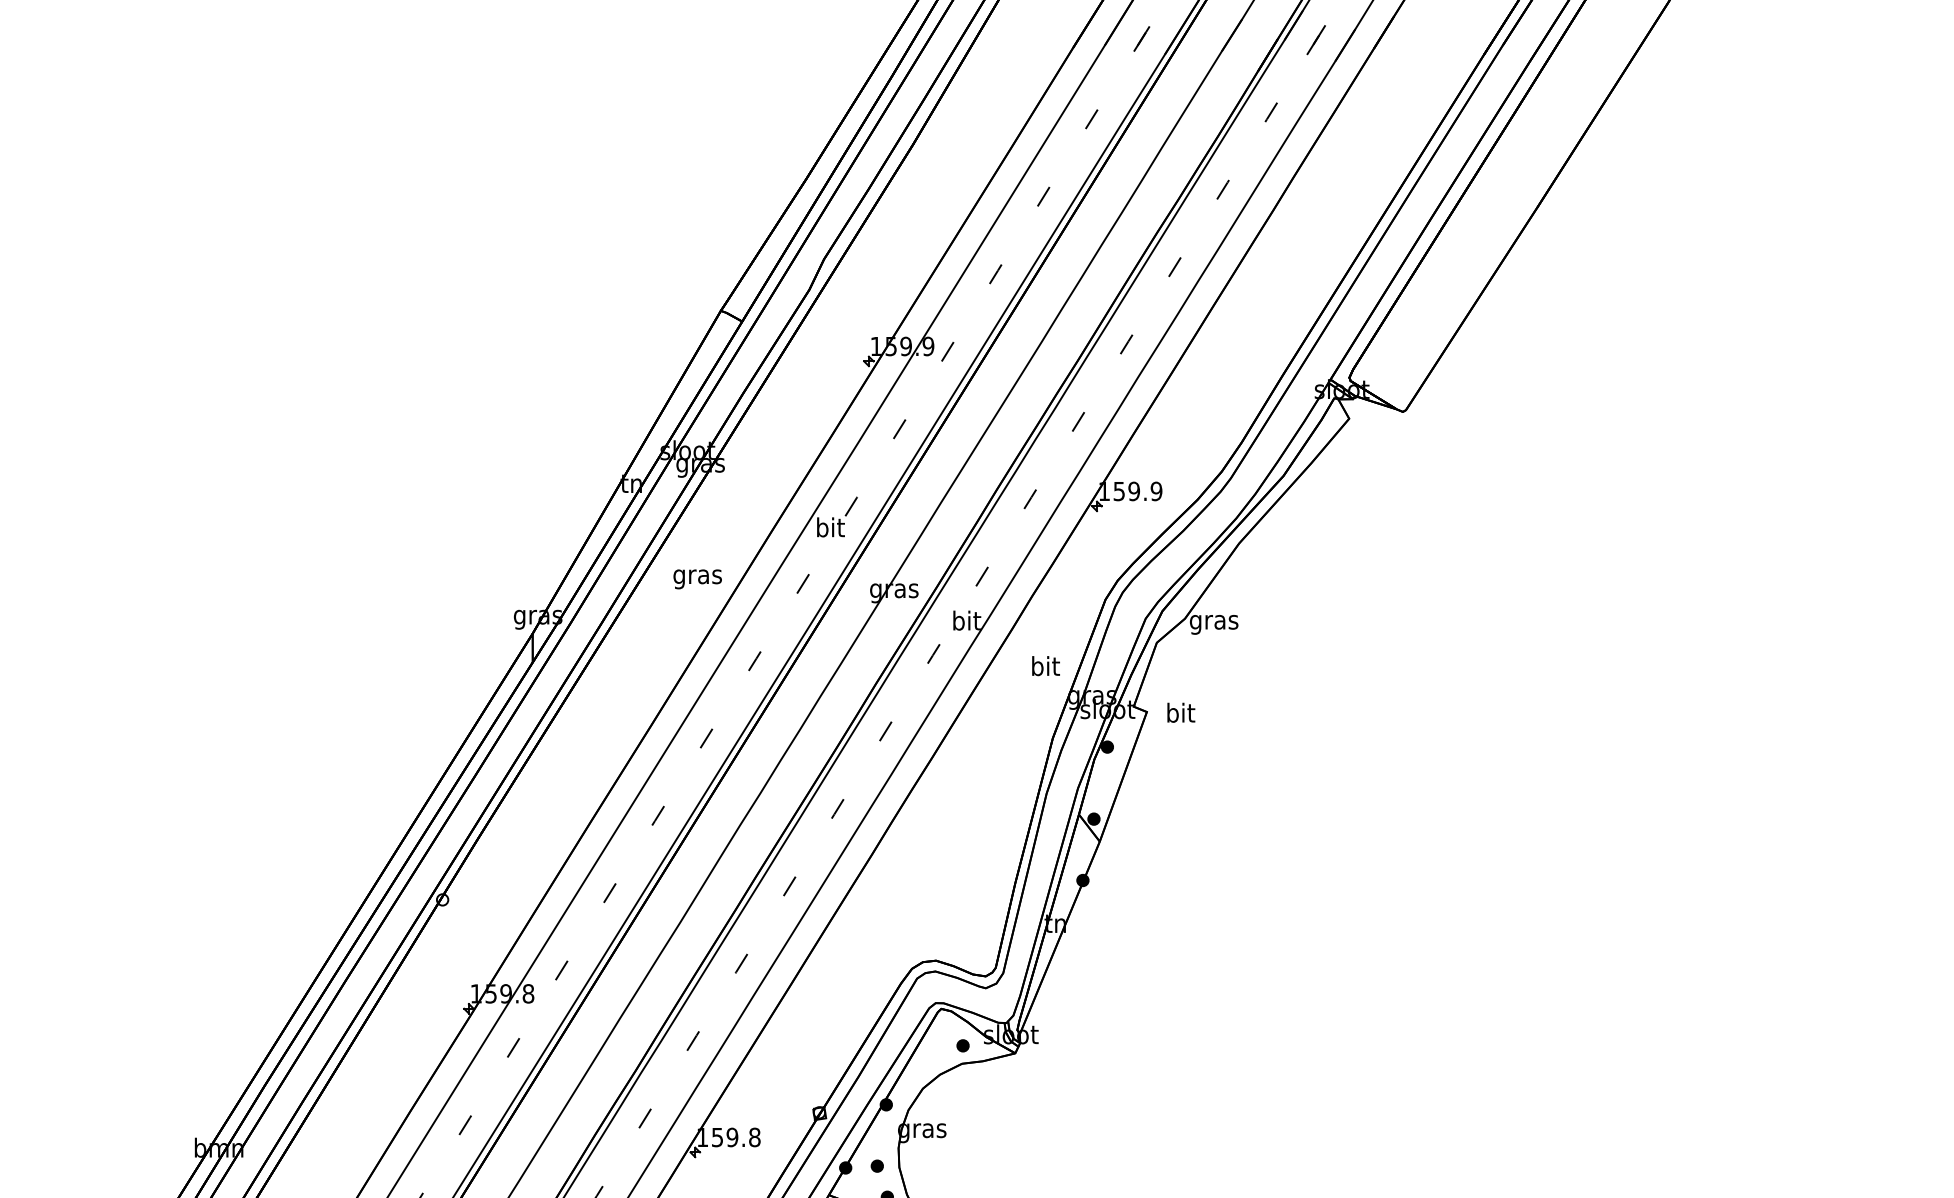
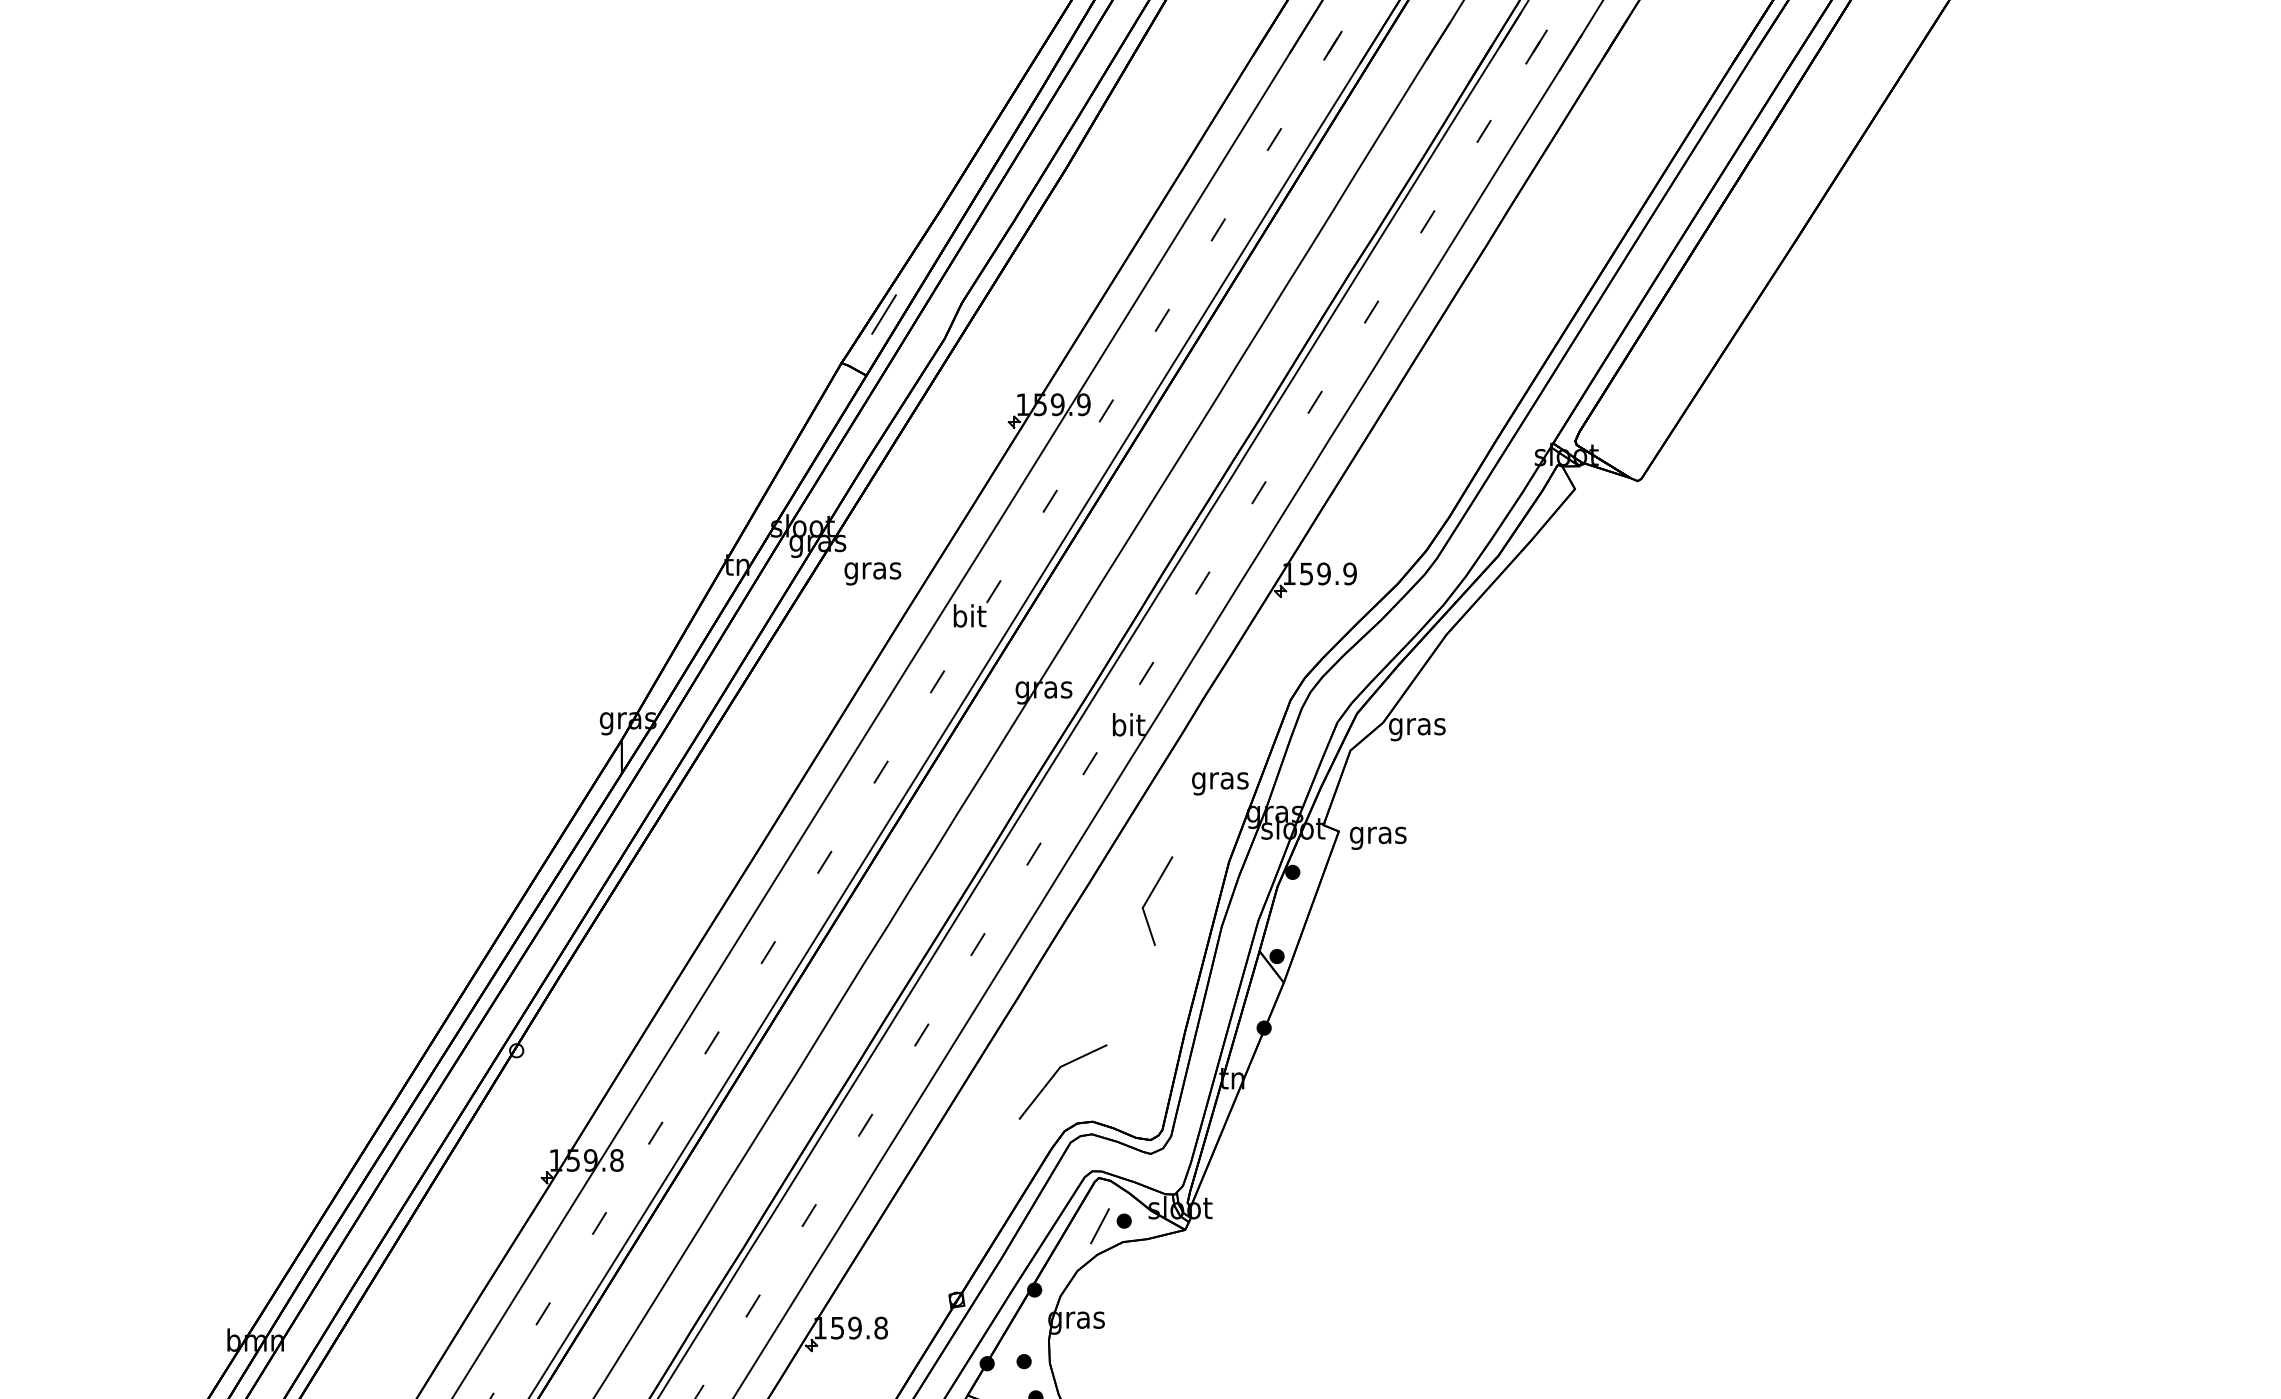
line: (757, 268) -> (884, 313), added
text: (697, 579) -> (872, 574), moved
text: (1045, 668) -> (1220, 780), bit -> gras
text: (1180, 714) -> (1378, 834), bit -> gras
line: (985, 768) -> (1150, 897), added
line: (904, 920) -> (1055, 1074), added
line: (941, 1049) -> (1099, 1225), added

